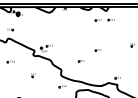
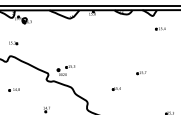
part: (97, 20) -> (140, 29), removed

